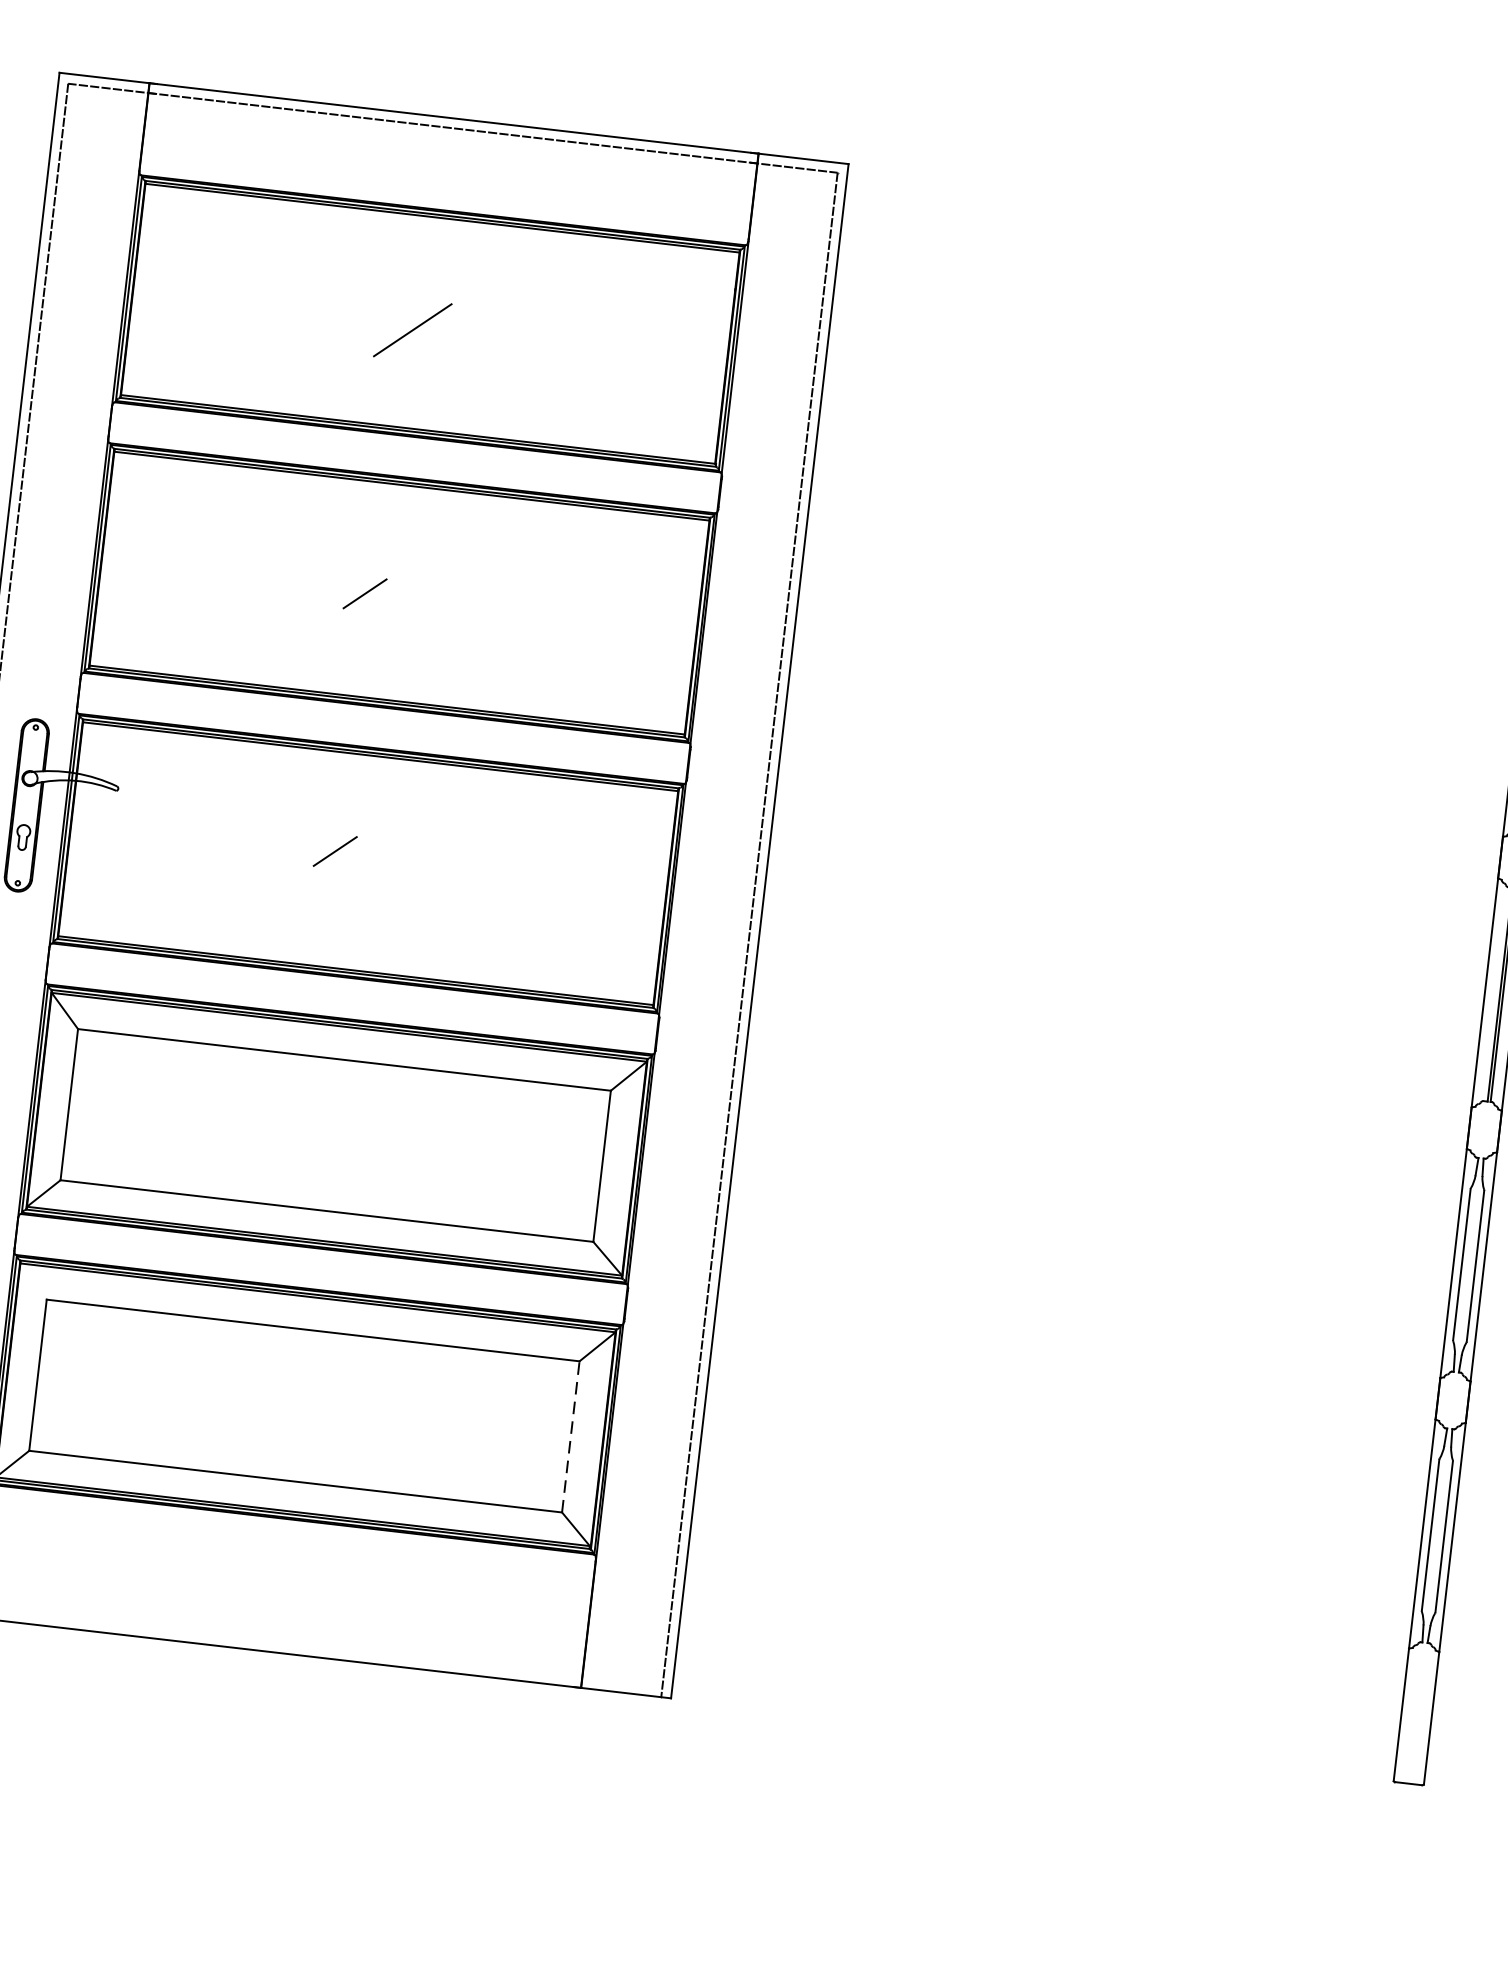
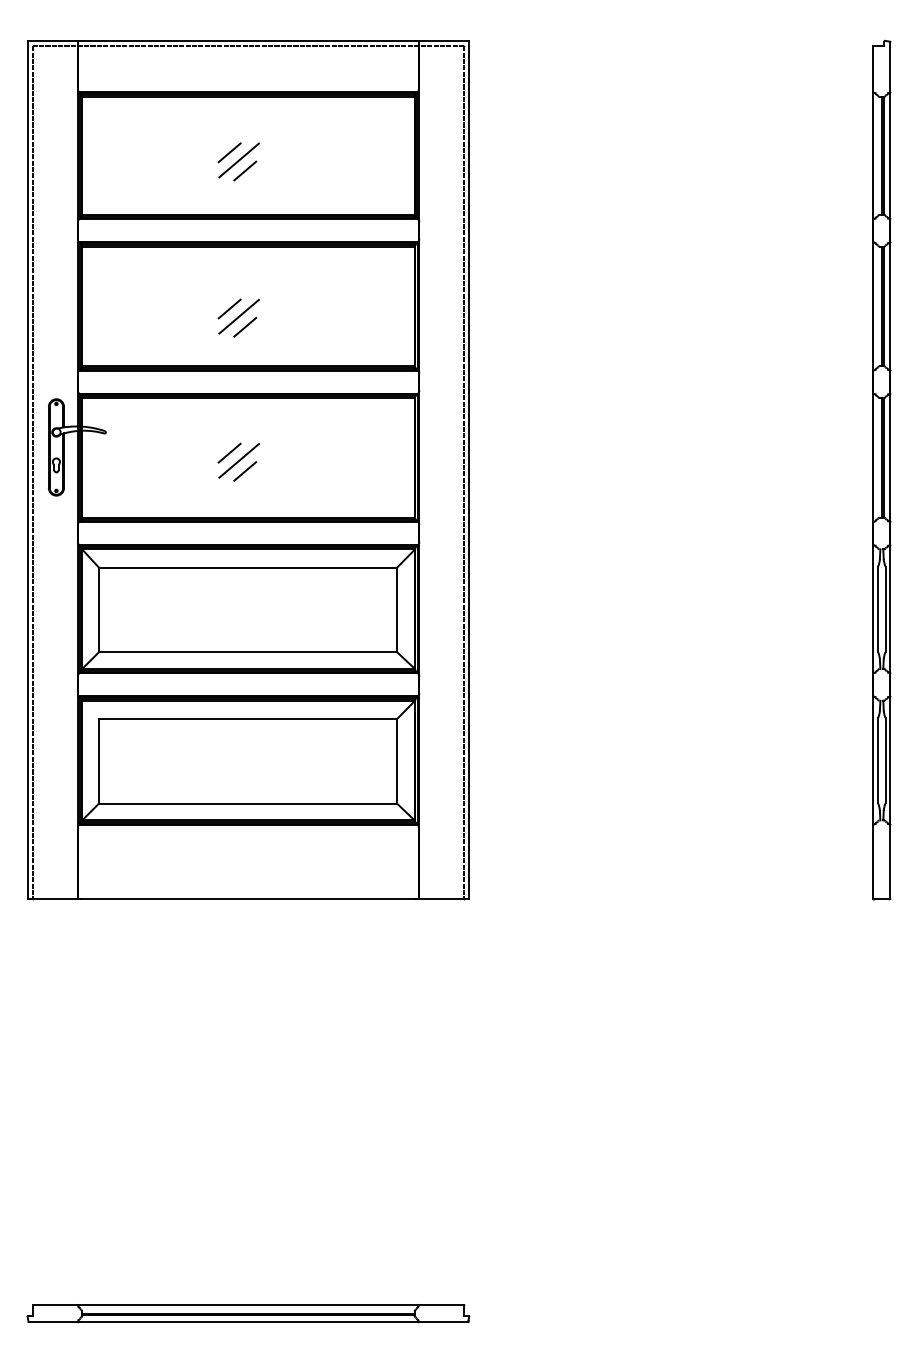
line: (397, 314) -> (229, 152), added
line: (422, 349) -> (245, 170), added
line: (379, 609) -> (238, 316), added
line: (389, 628) -> (245, 326), added
line: (349, 866) -> (238, 460), added
line: (359, 887) -> (245, 471), added
line: (571, 1435) -> (397, 760), dashed -> solid

